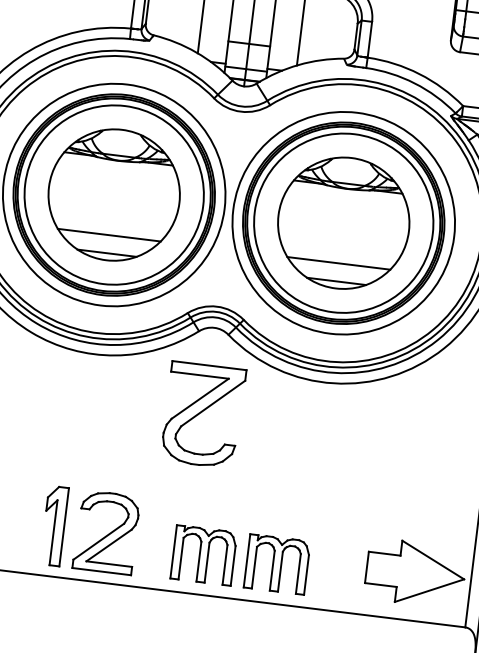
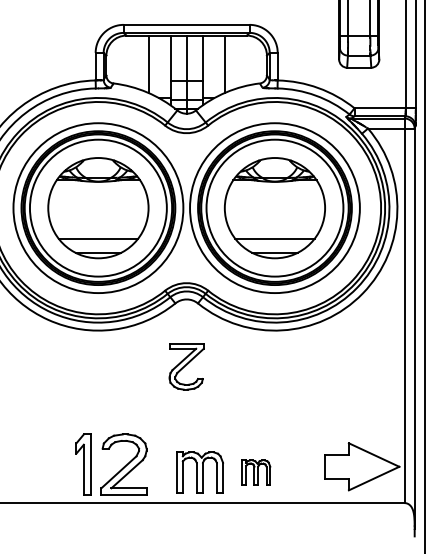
part: (203, 414) -> (186, 366), size x0.6
part: (277, 563) -> (256, 472), size x0.6

